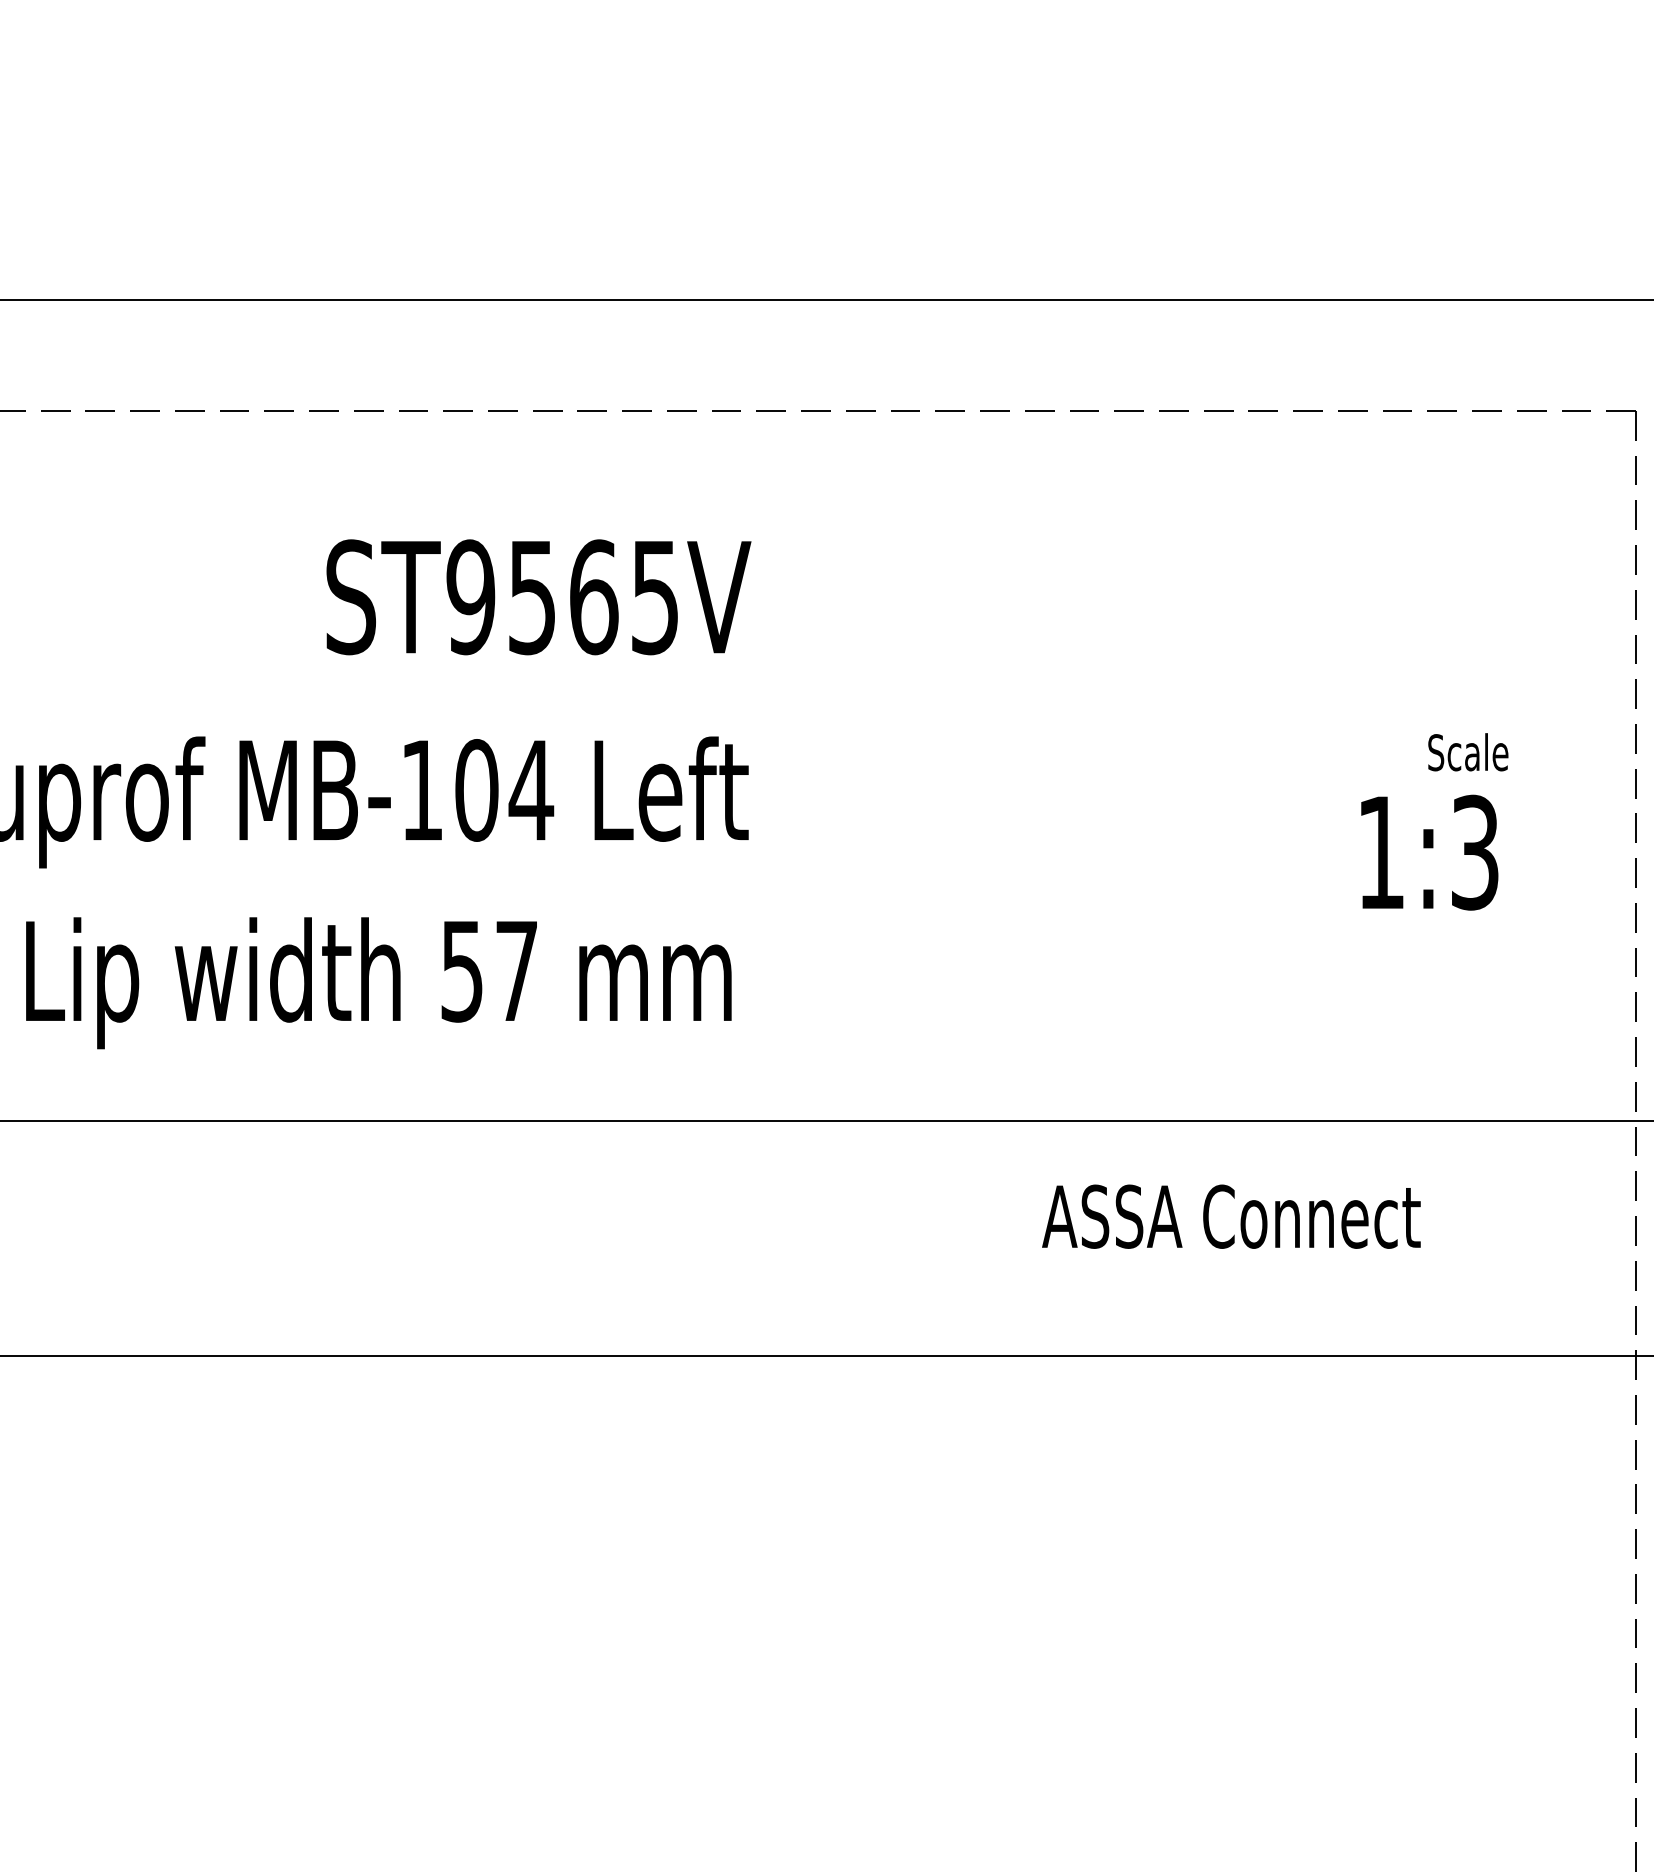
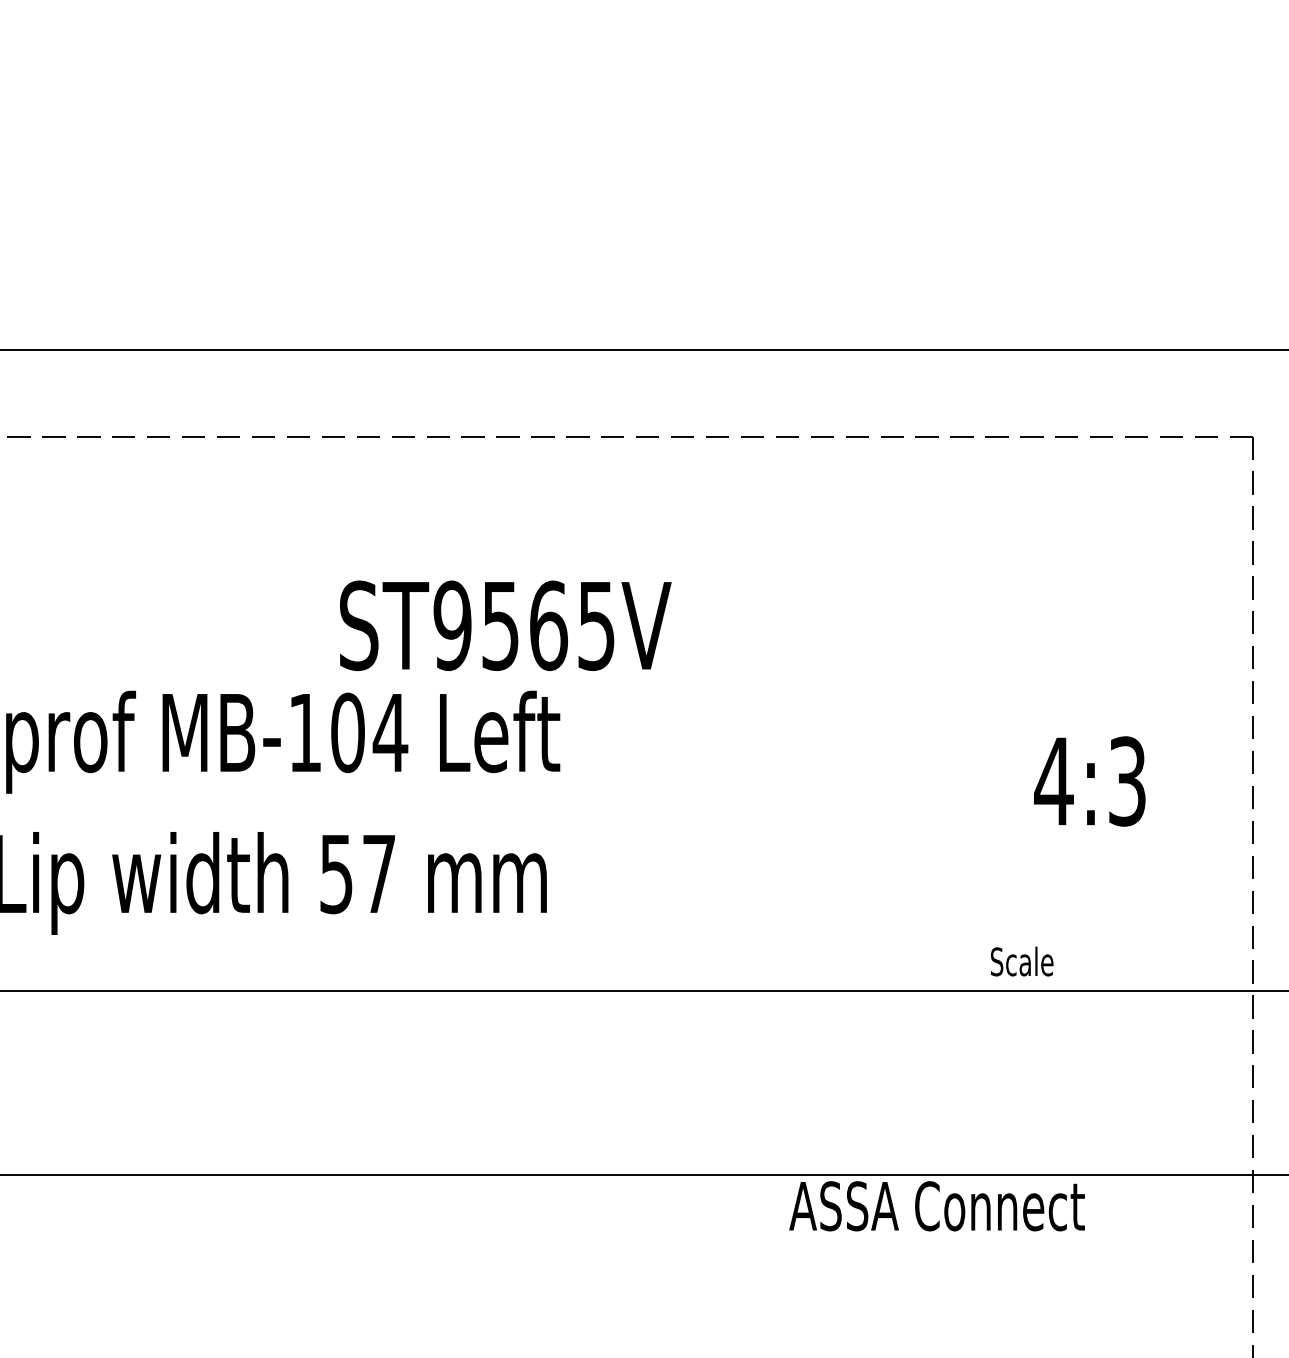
text: (538, 597) -> (505, 625), moved
text: (1468, 752) -> (1022, 961), moved
text: (1380, 852) -> (1053, 781), 1:3 -> 4:3
text: (1231, 1216) -> (937, 1206), moved

